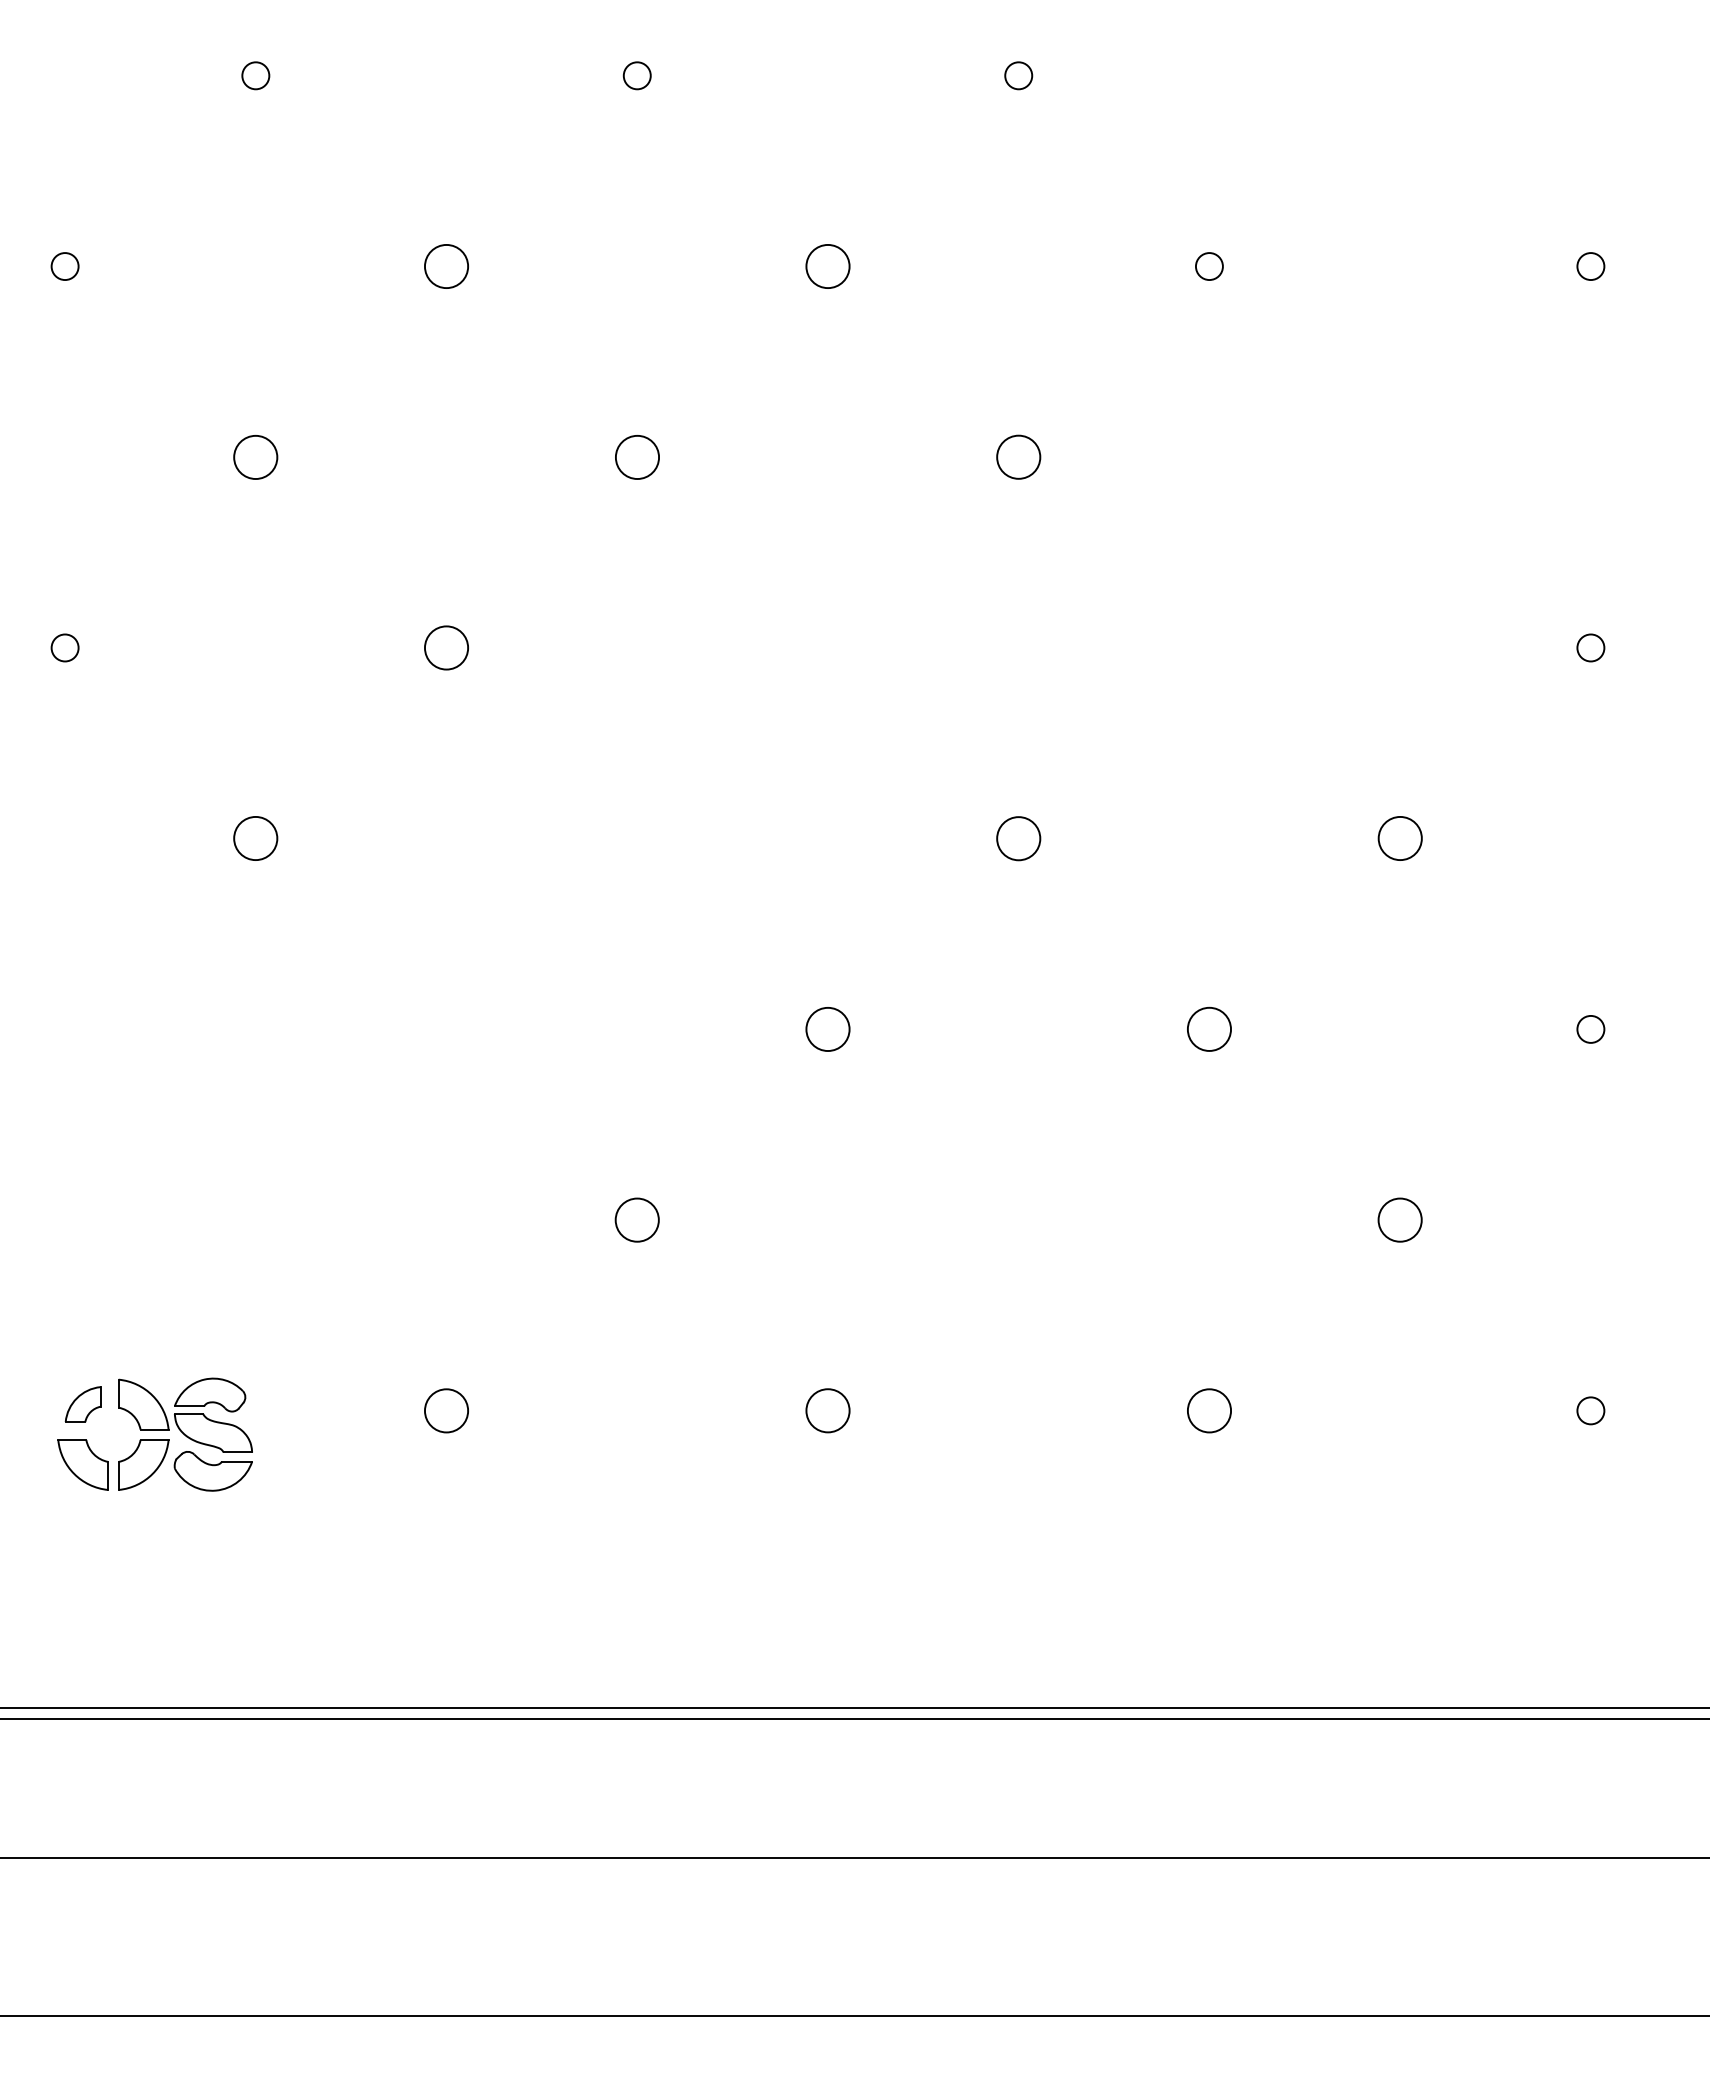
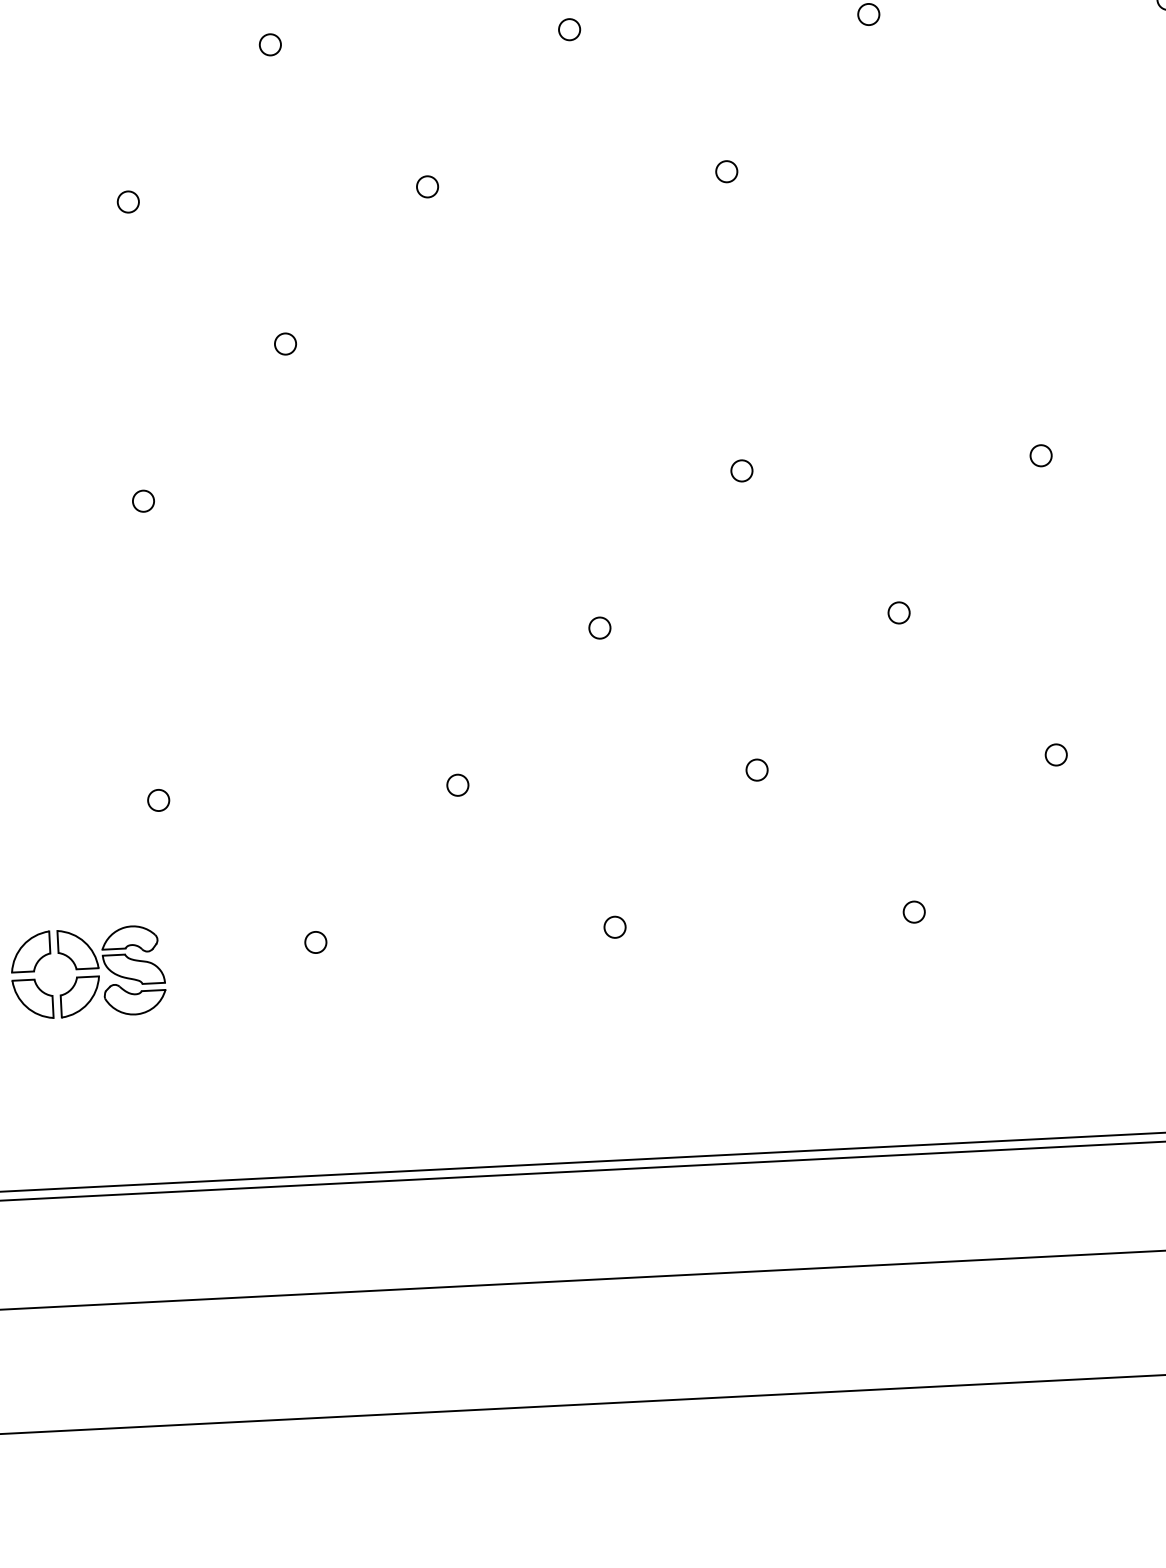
circle: (446, 266) -> (270, 44), size x0.62
circle: (827, 266) -> (569, 29), size x0.62
circle: (255, 456) -> (128, 201), size x0.62
circle: (636, 456) -> (426, 186), size x0.62
circle: (1018, 456) -> (726, 171), size x0.62
circle: (446, 647) -> (285, 343), size x0.62
circle: (255, 838) -> (143, 501), size x0.62
circle: (1018, 838) -> (741, 470), size x0.62
circle: (1399, 838) -> (1040, 455), size x0.62
circle: (827, 1028) -> (599, 627), size x0.62
circle: (1209, 1029) -> (899, 613), size x0.62
circle: (255, 1219) -> (158, 799), added
circle: (636, 1219) -> (457, 784), size x0.62
circle: (1018, 1219) -> (756, 769), added
circle: (1399, 1219) -> (1055, 754), size x0.62
part: (82, 1404) -> (30, 951), size x1.43
circle: (446, 1410) -> (315, 942), size x0.62
circle: (827, 1410) -> (614, 927), size x0.62
circle: (1208, 1410) -> (913, 911), size x0.62

